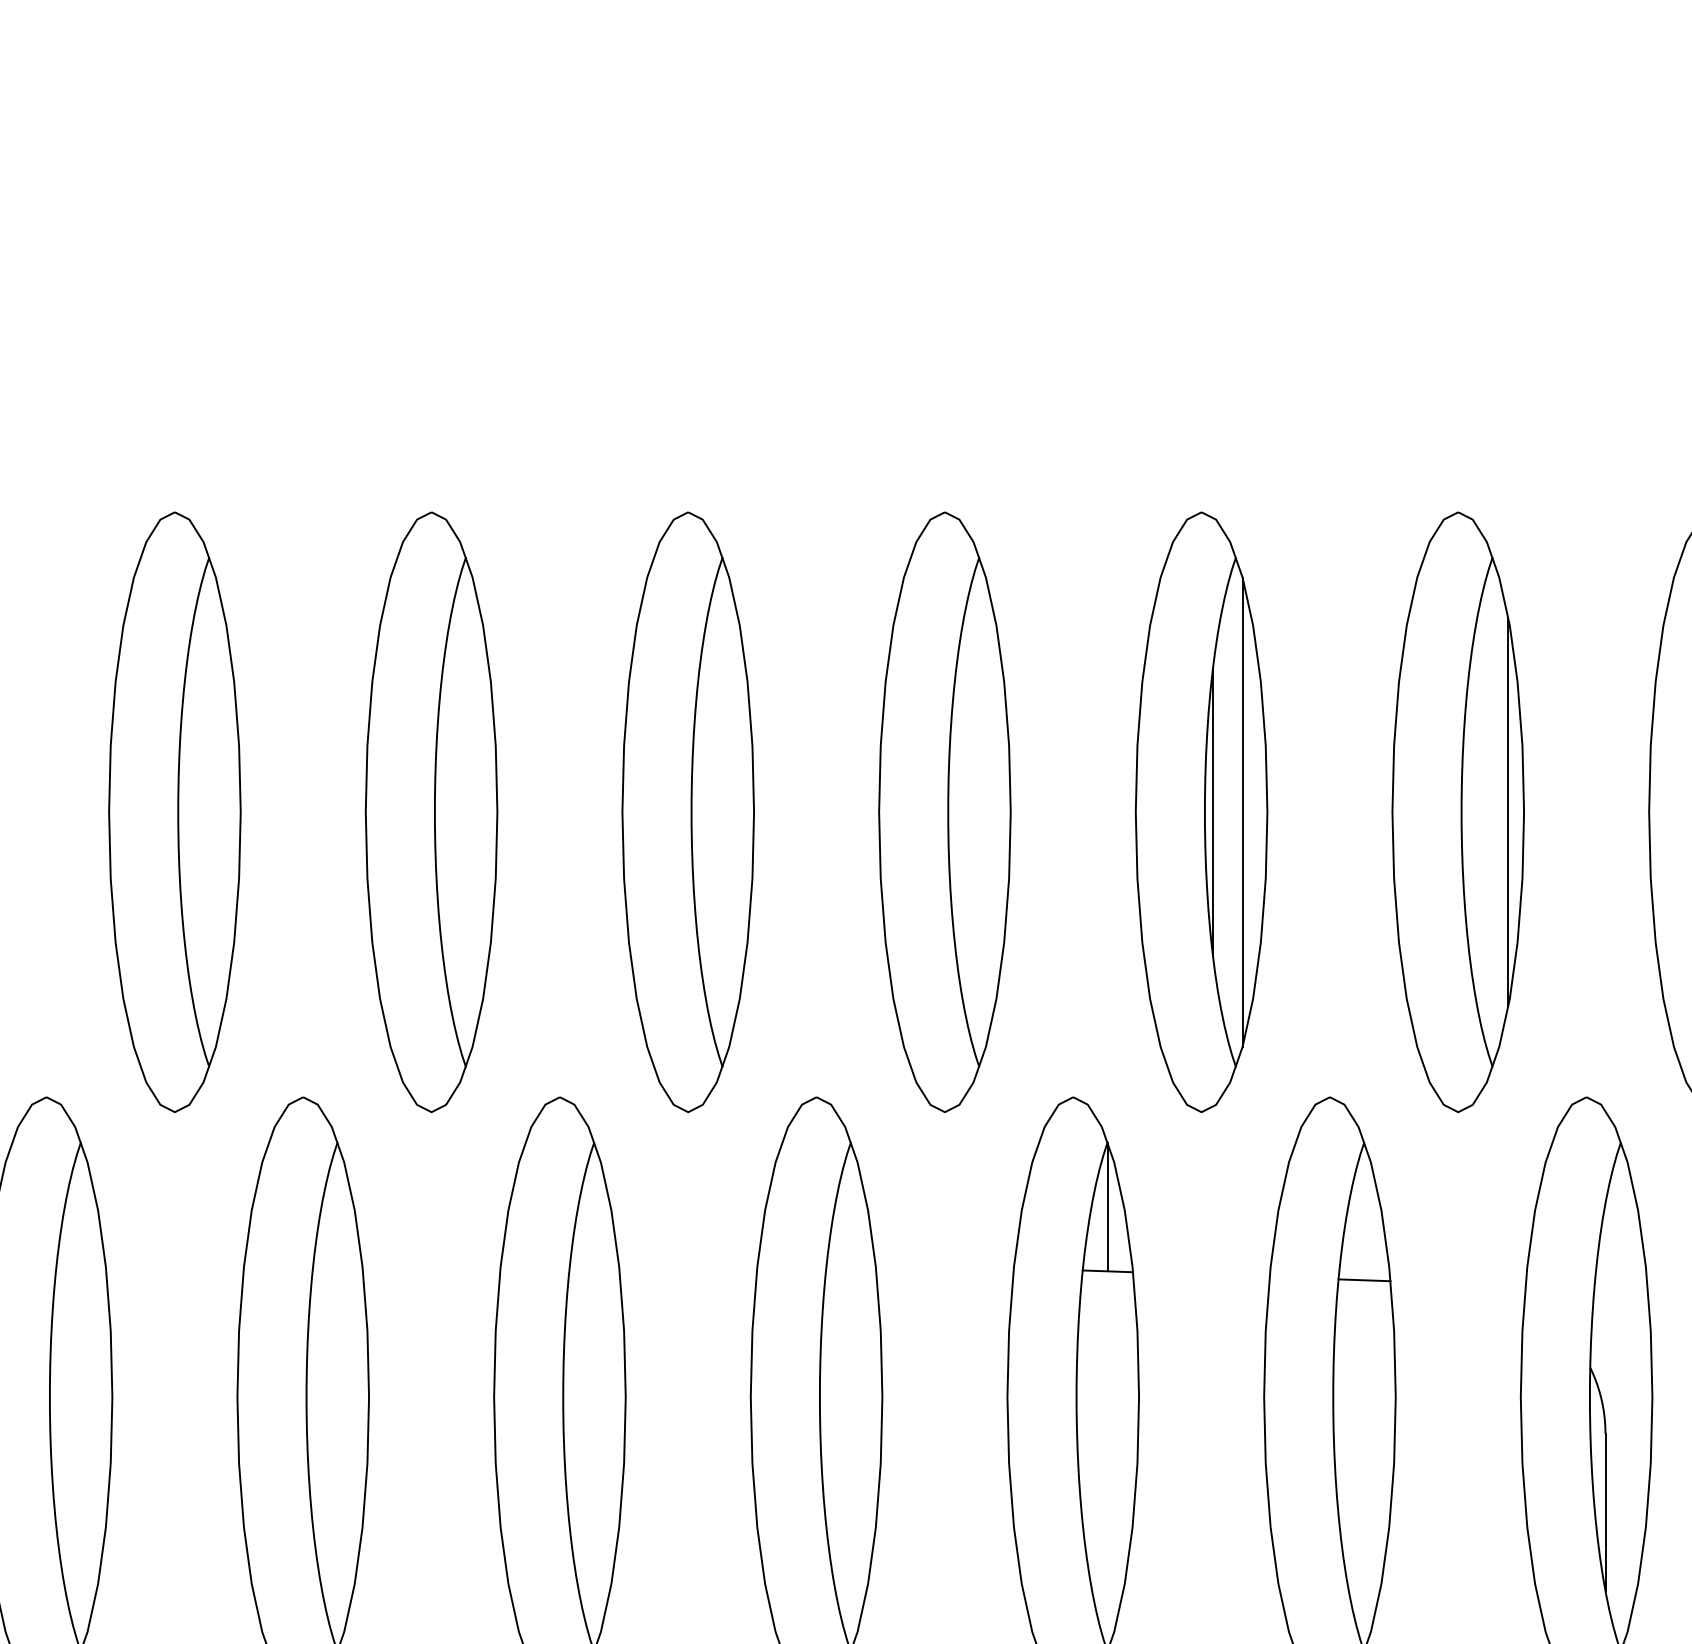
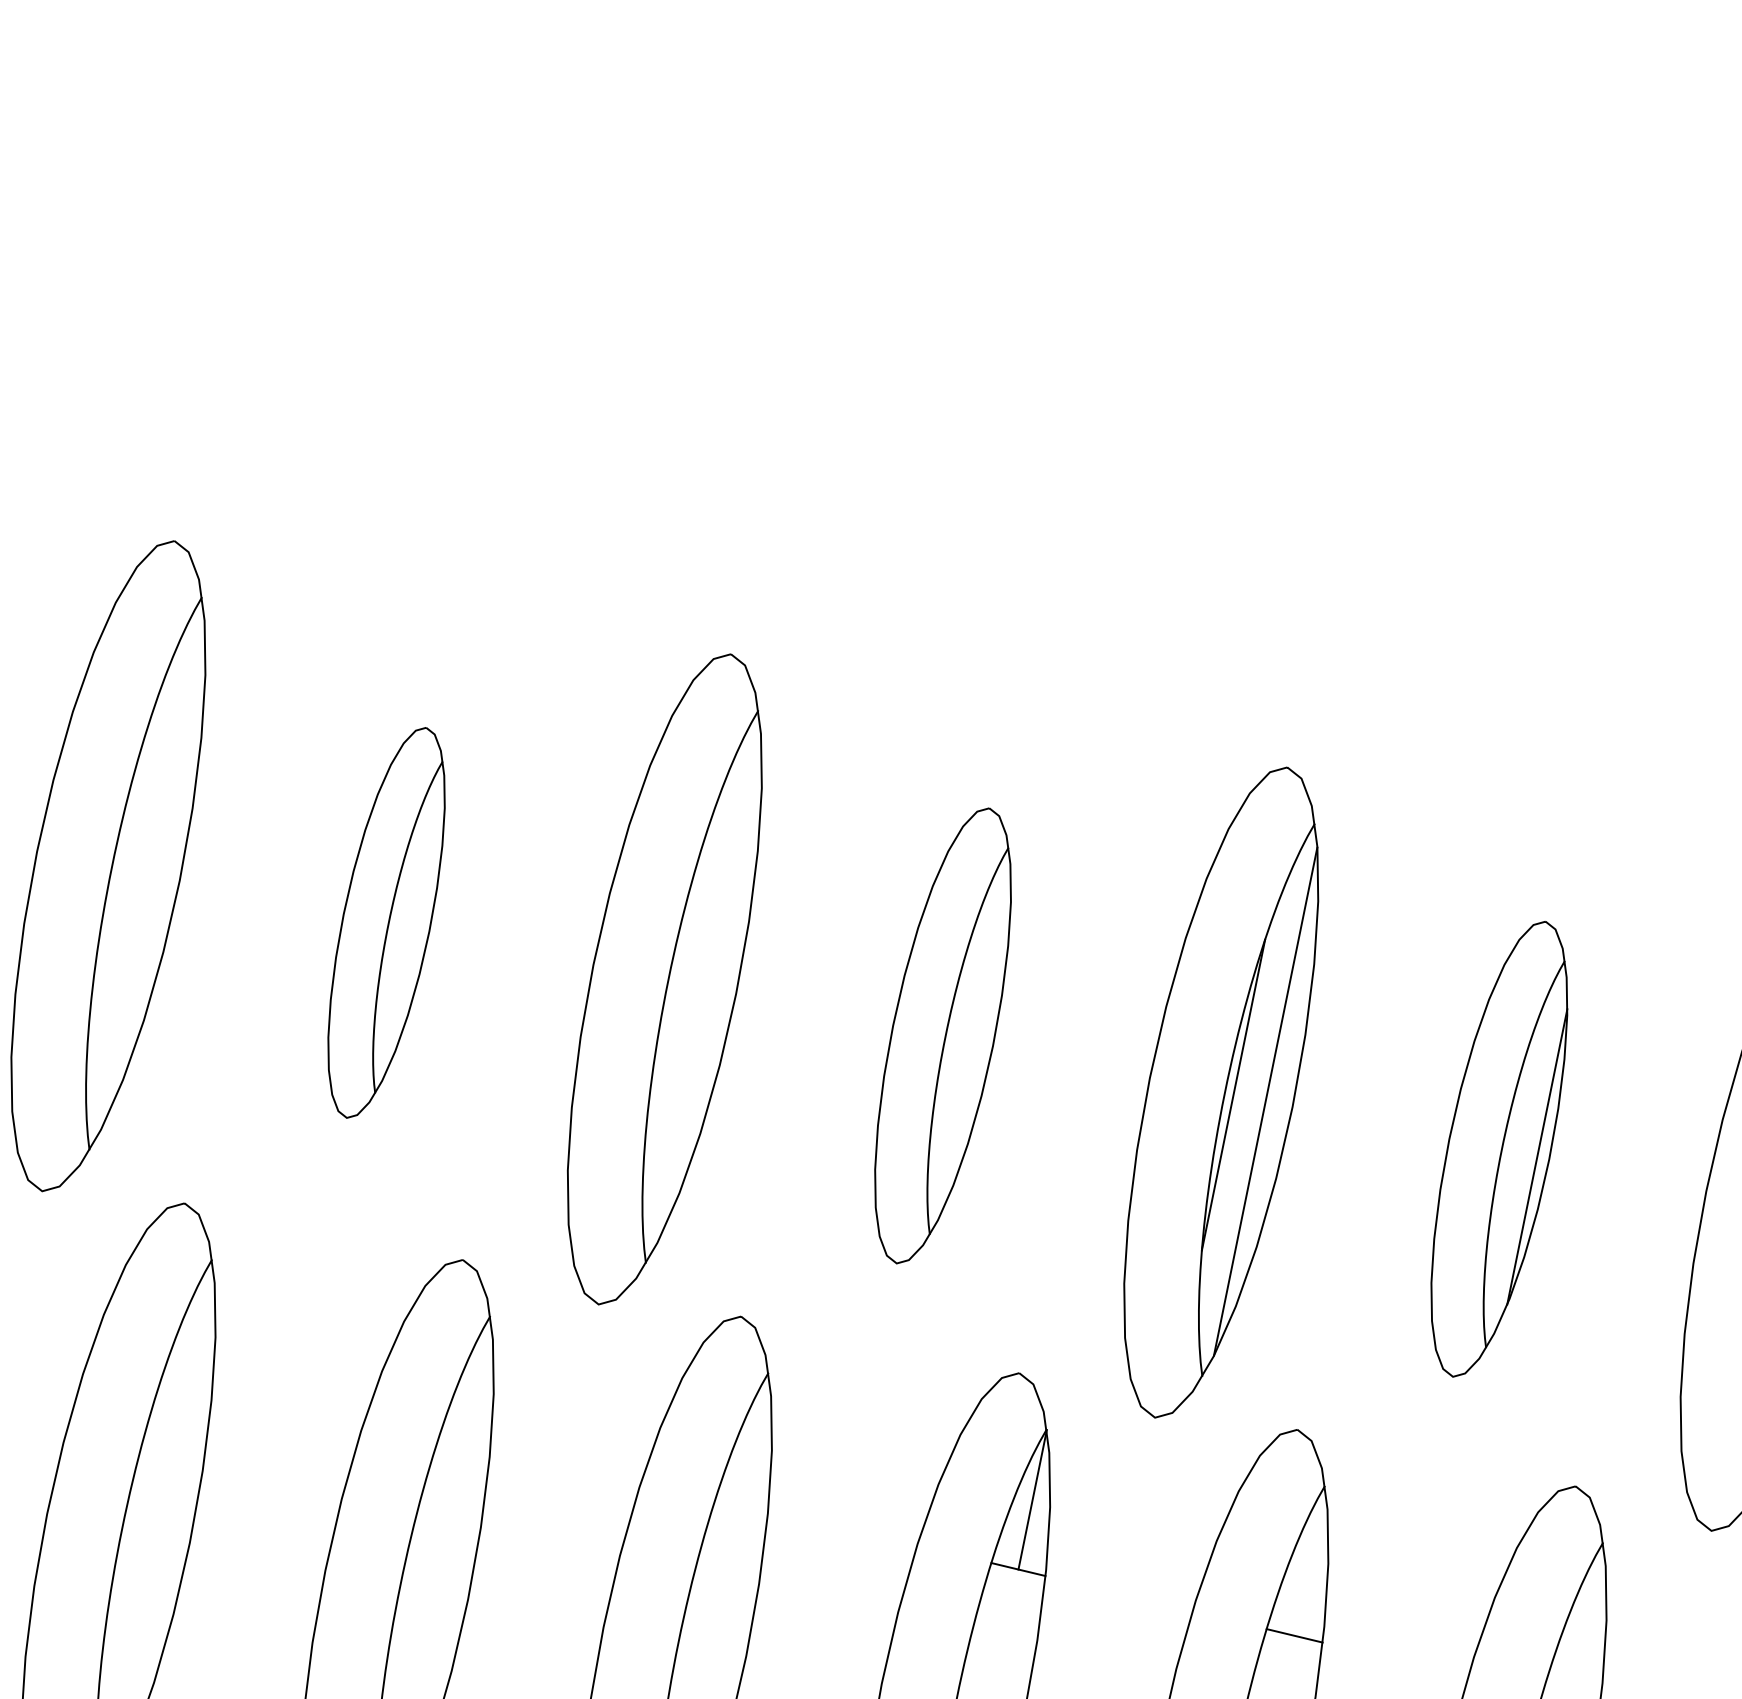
part: (944, 811) -> (942, 1035), size x0.7
part: (431, 812) -> (386, 923), size x0.6
part: (1457, 812) -> (1498, 1149), size x0.7

